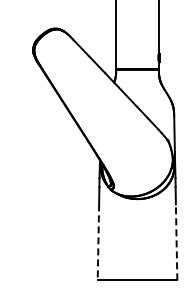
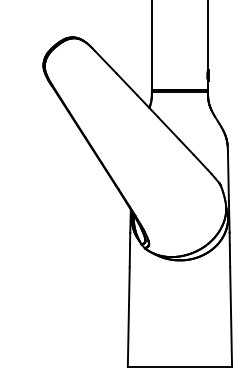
line: (98, 242) -> (128, 317), dashed -> solid
line: (176, 242) -> (230, 317), dashed -> solid

